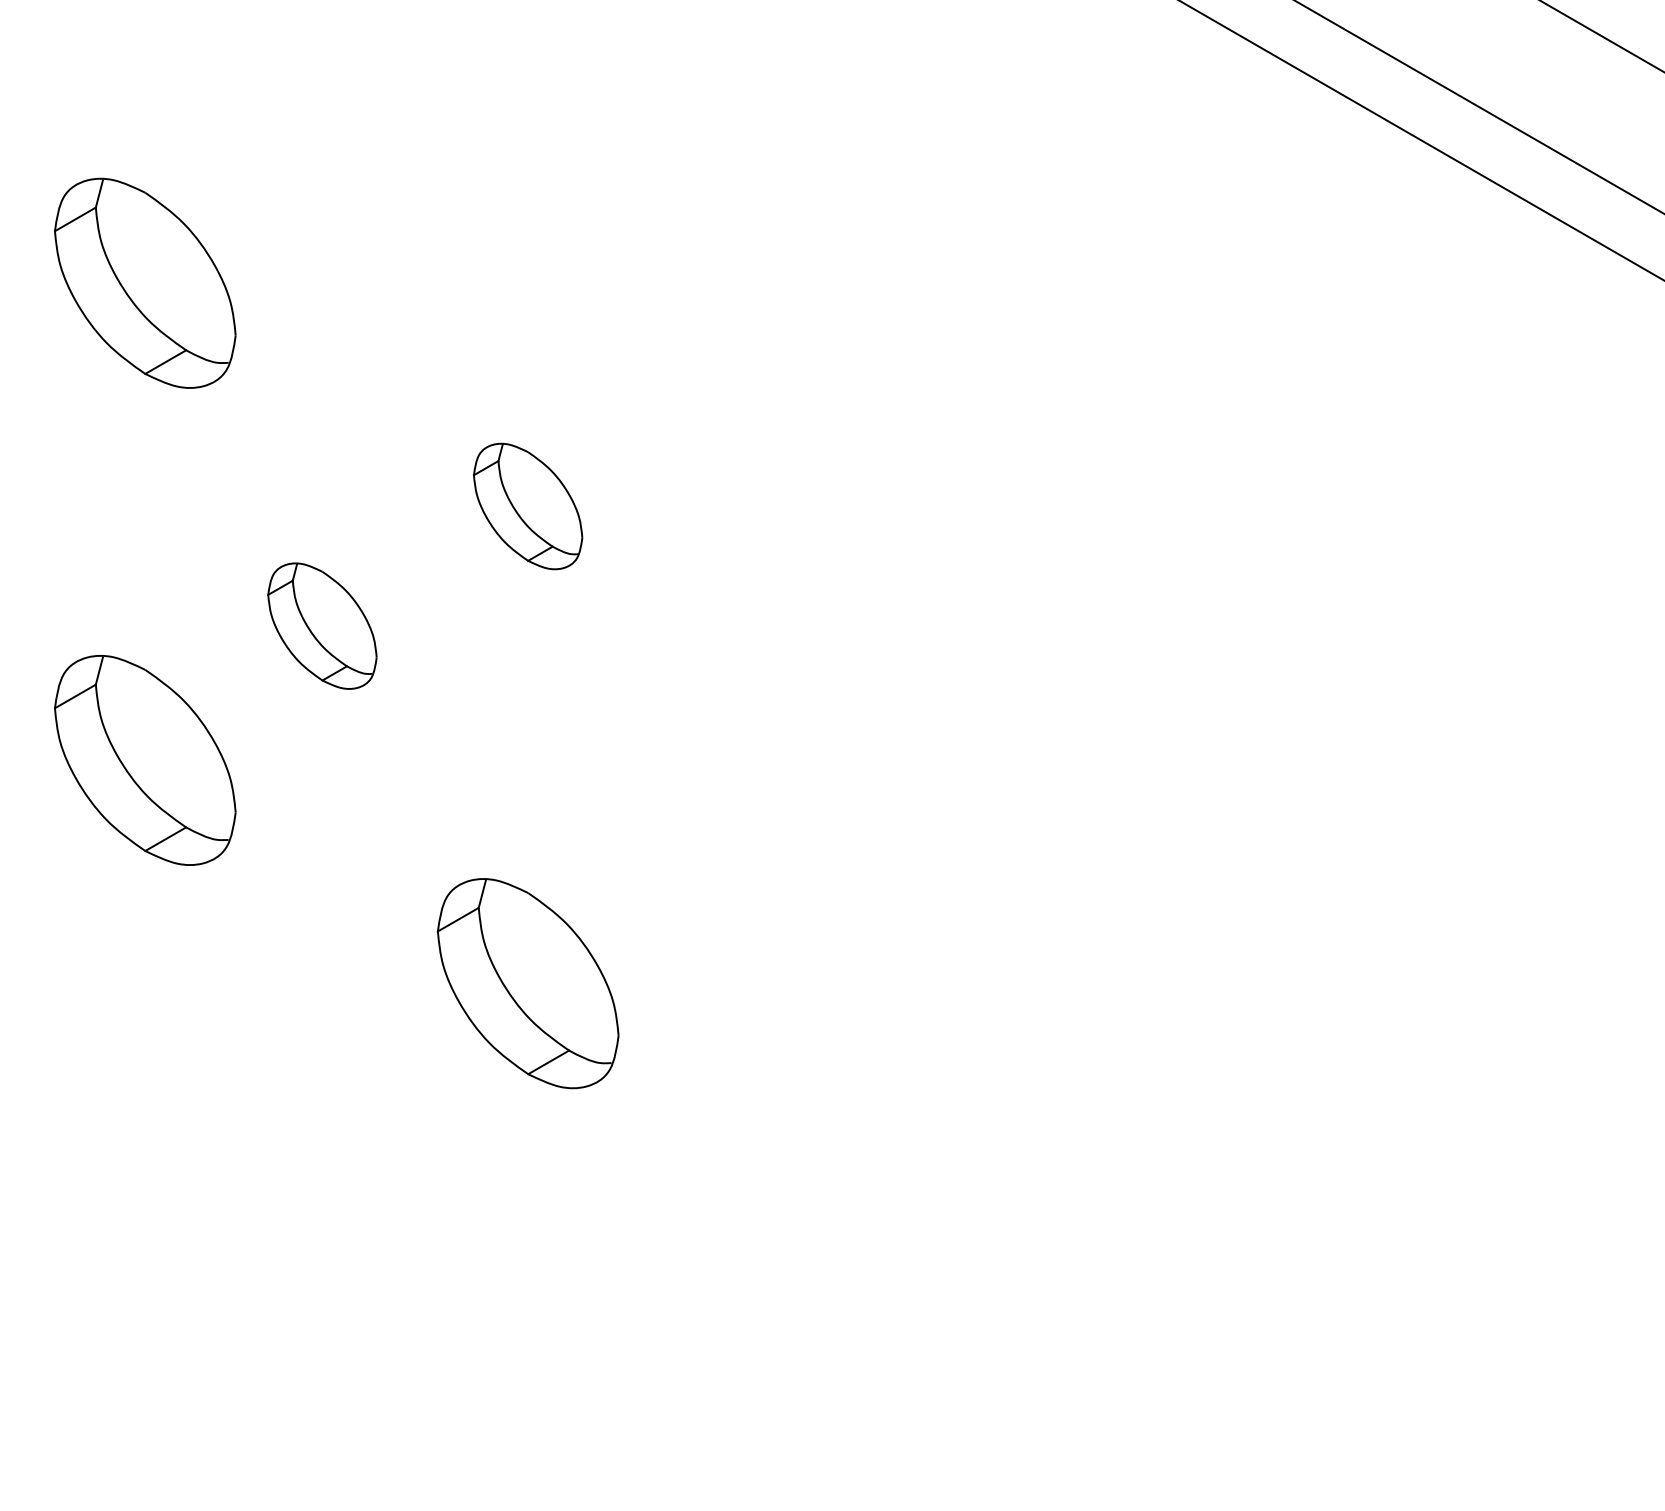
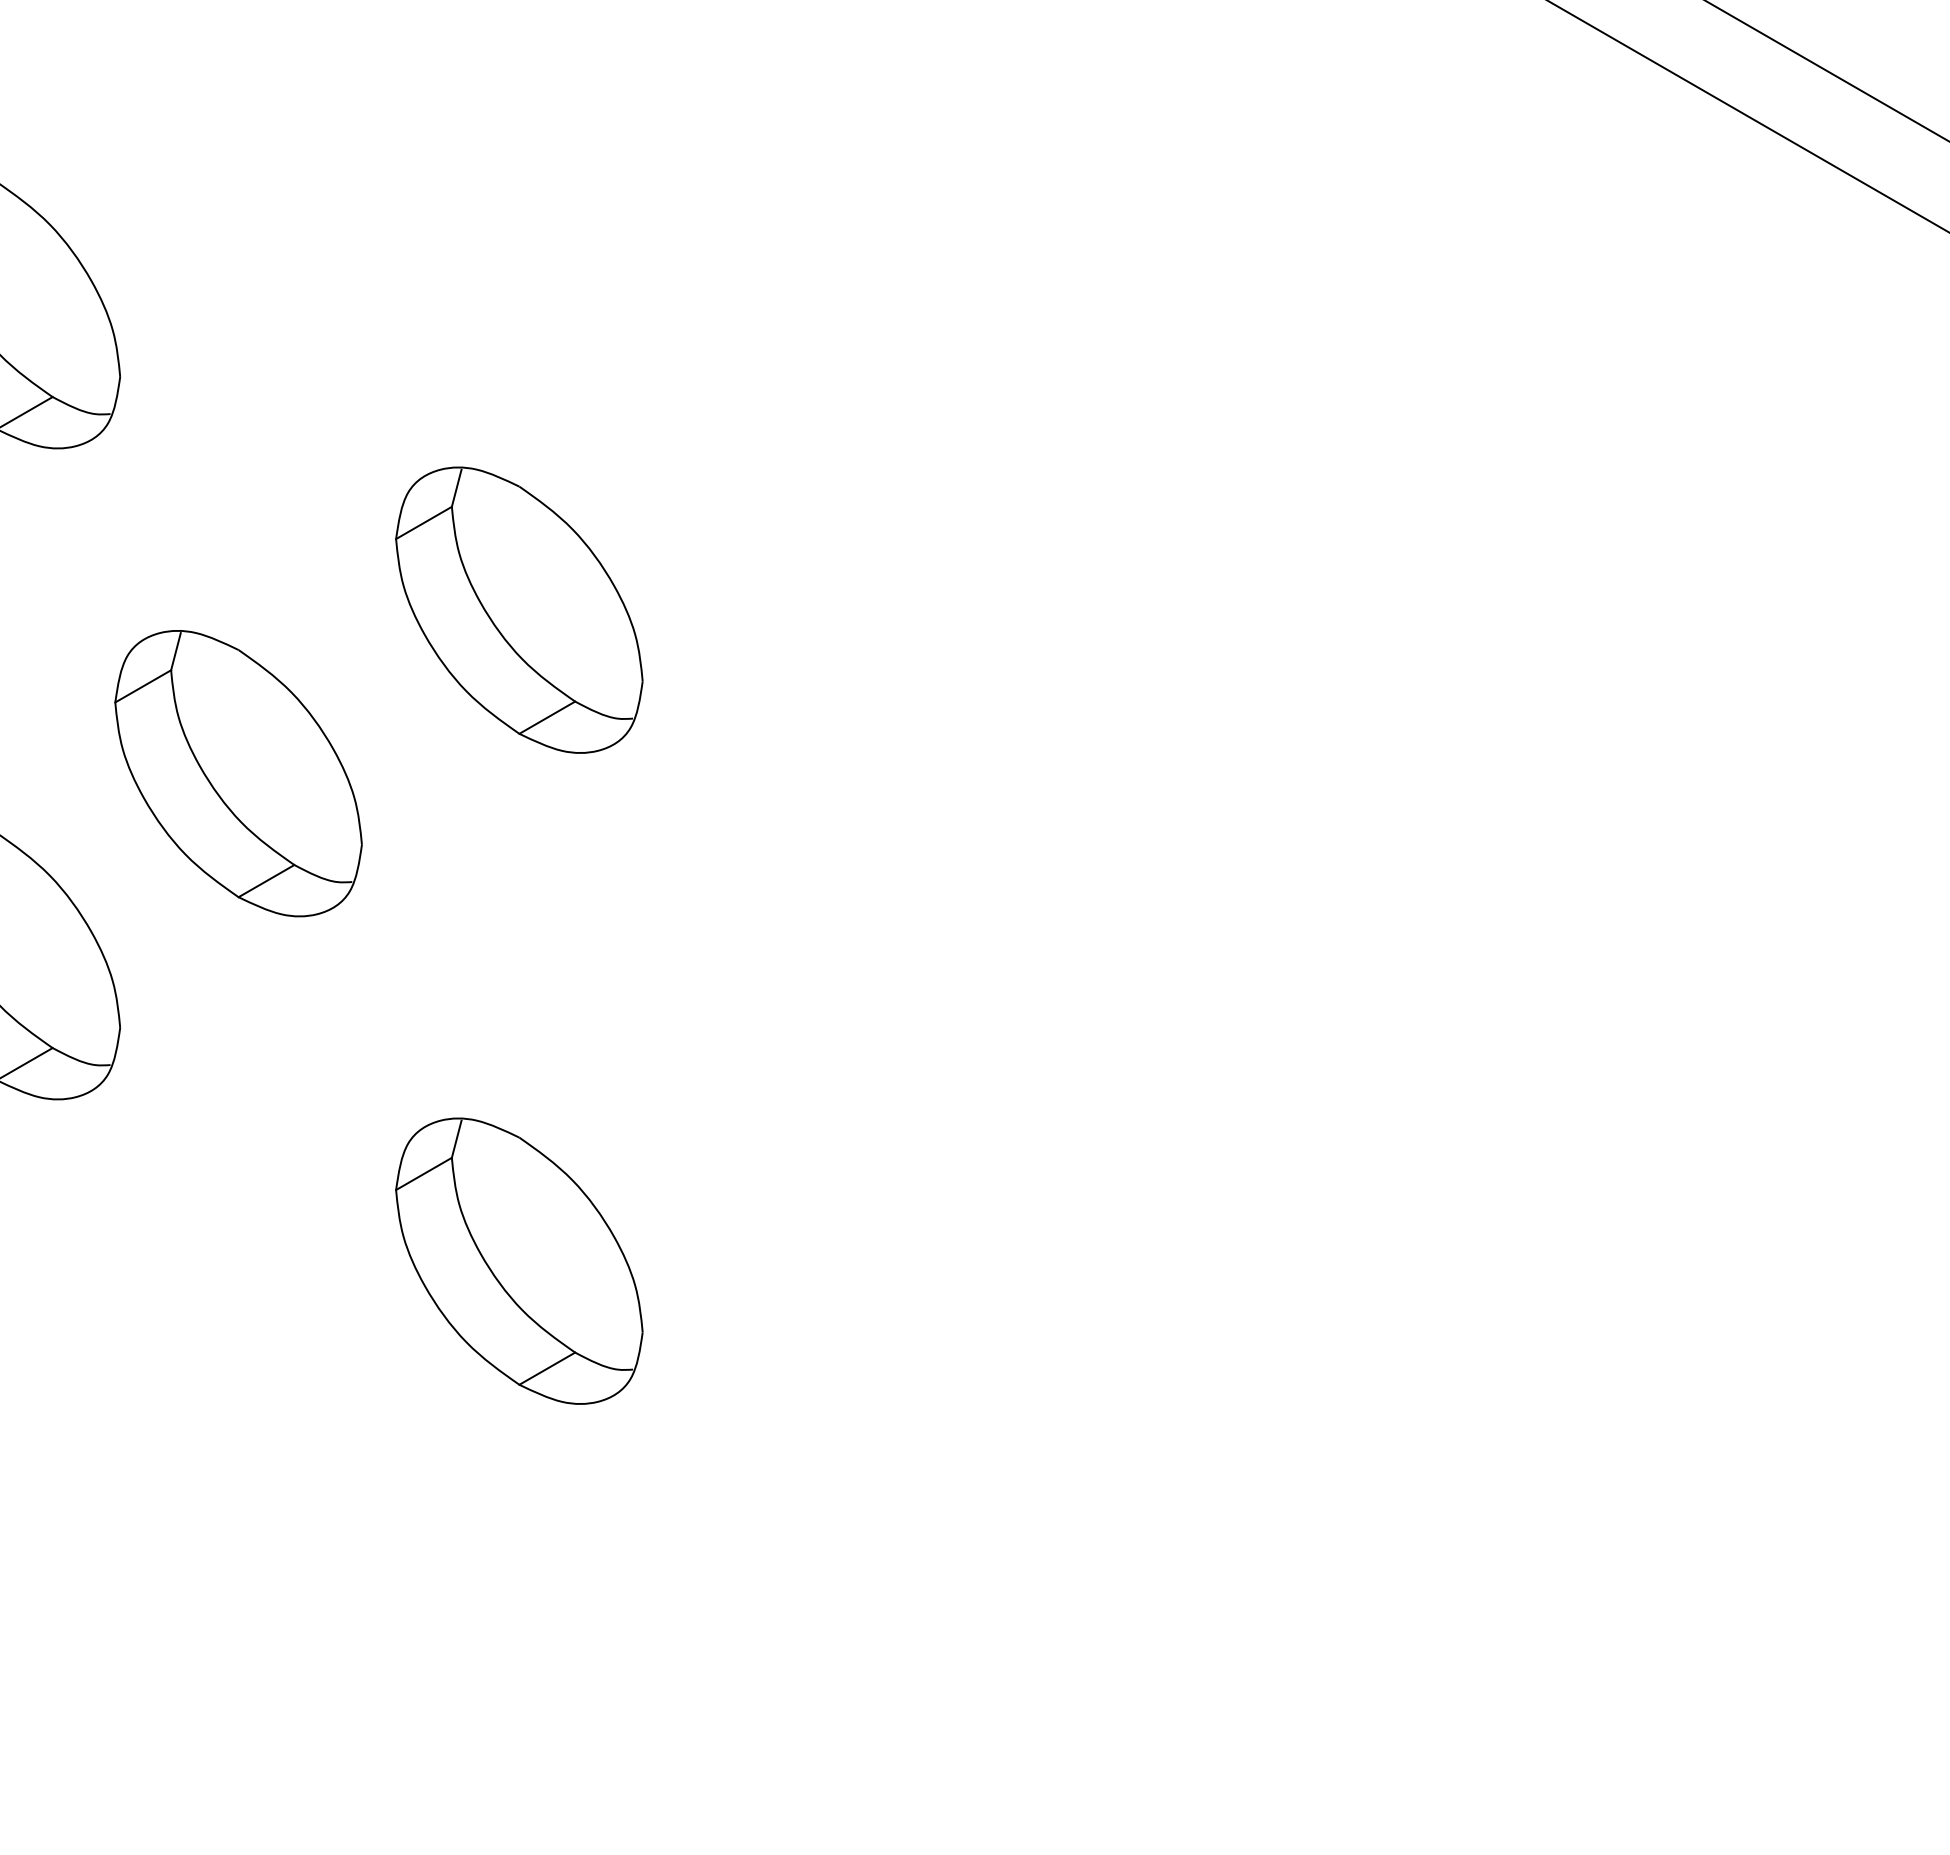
part: (527, 506) -> (518, 610), size x1.67
part: (322, 625) -> (238, 772), size x1.67

